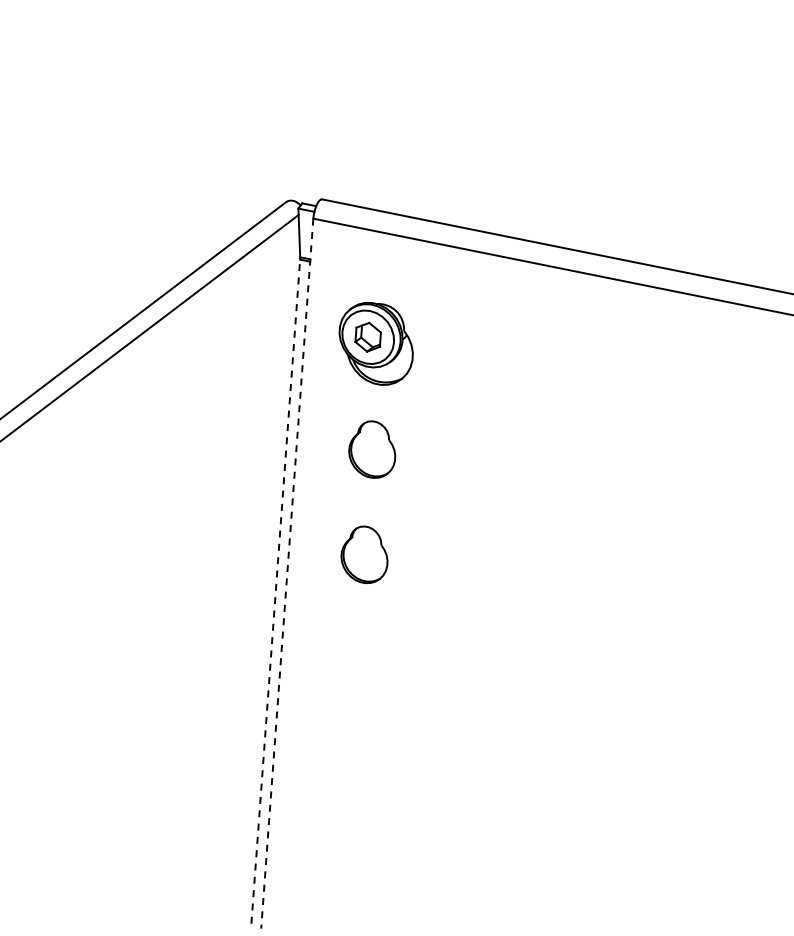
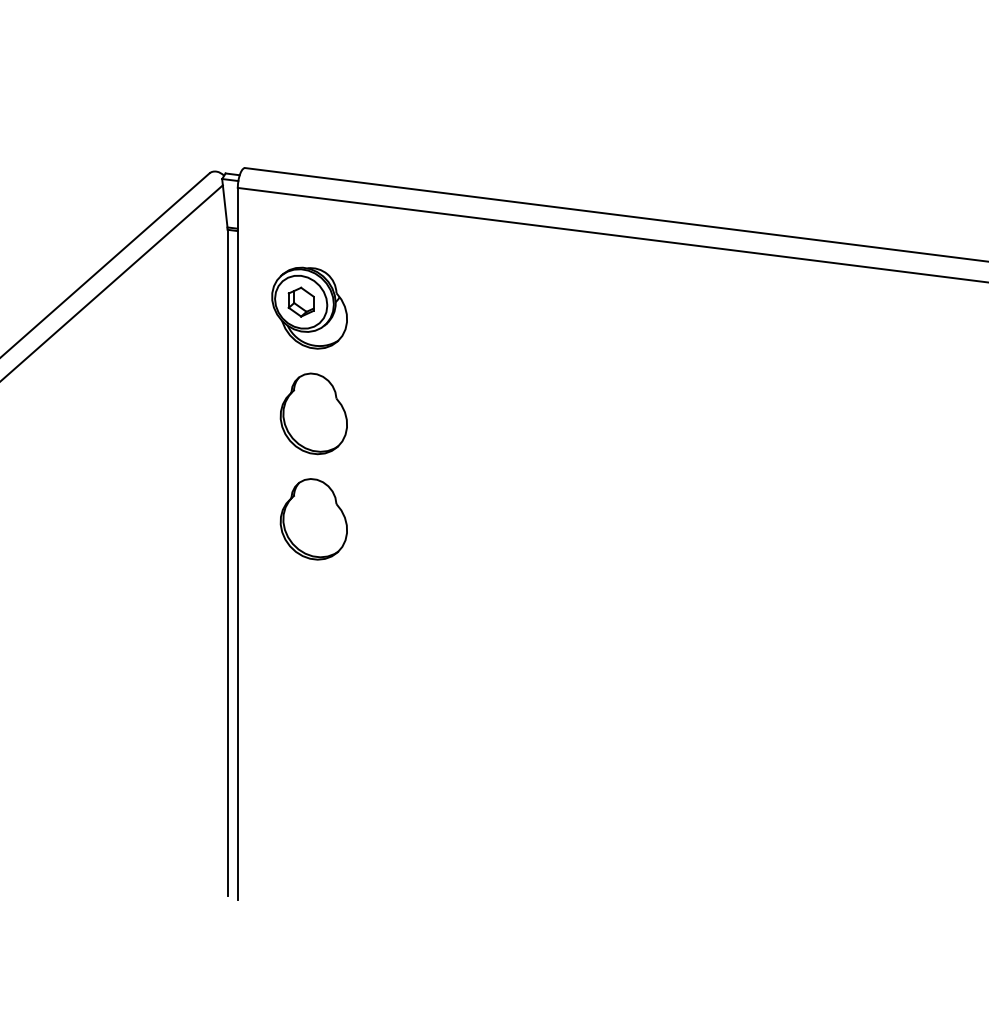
part: (372, 449) -> (313, 413), size x1.43
part: (364, 554) -> (313, 519), size x1.43
line: (287, 573) -> (237, 543), dashed -> solid
line: (275, 591) -> (227, 562), dashed -> solid

